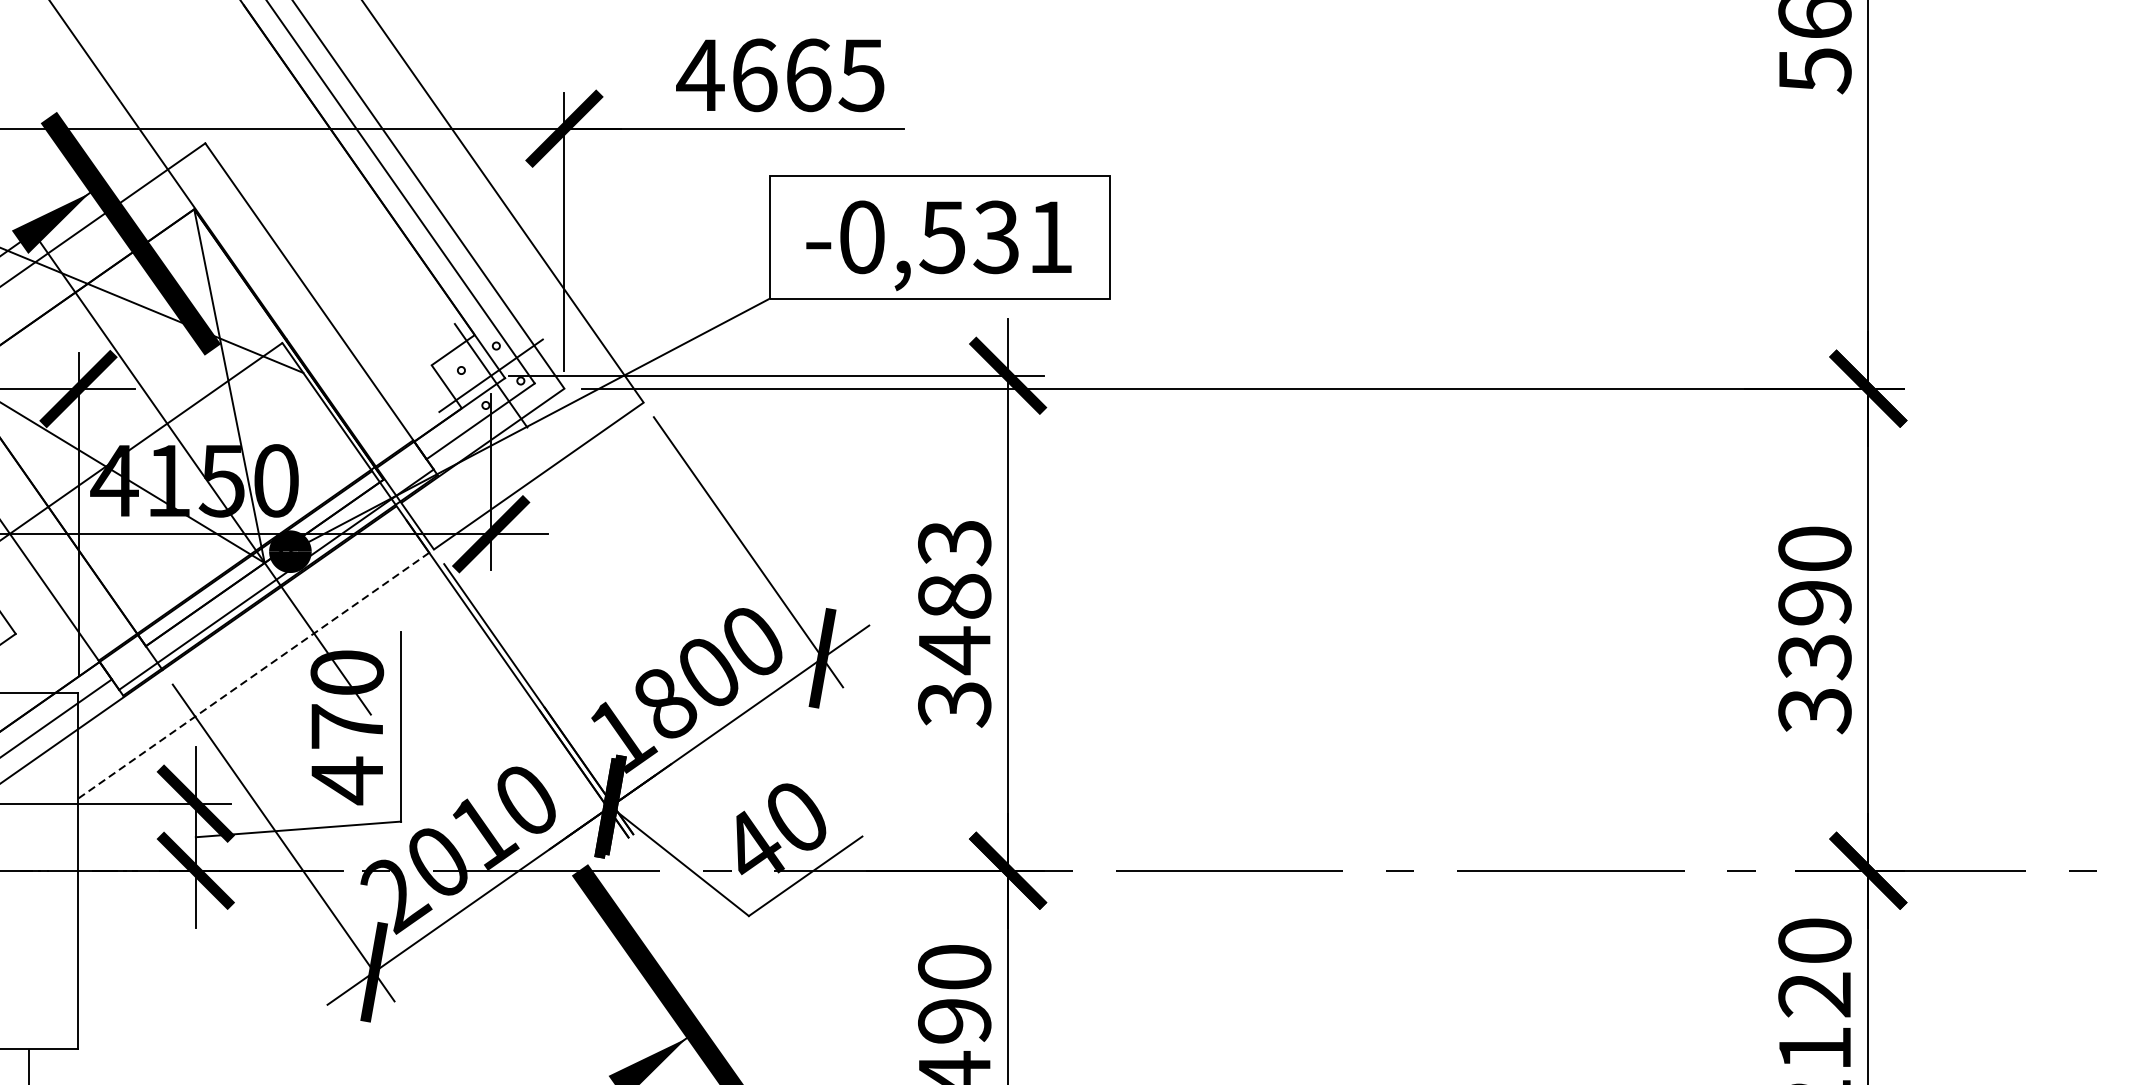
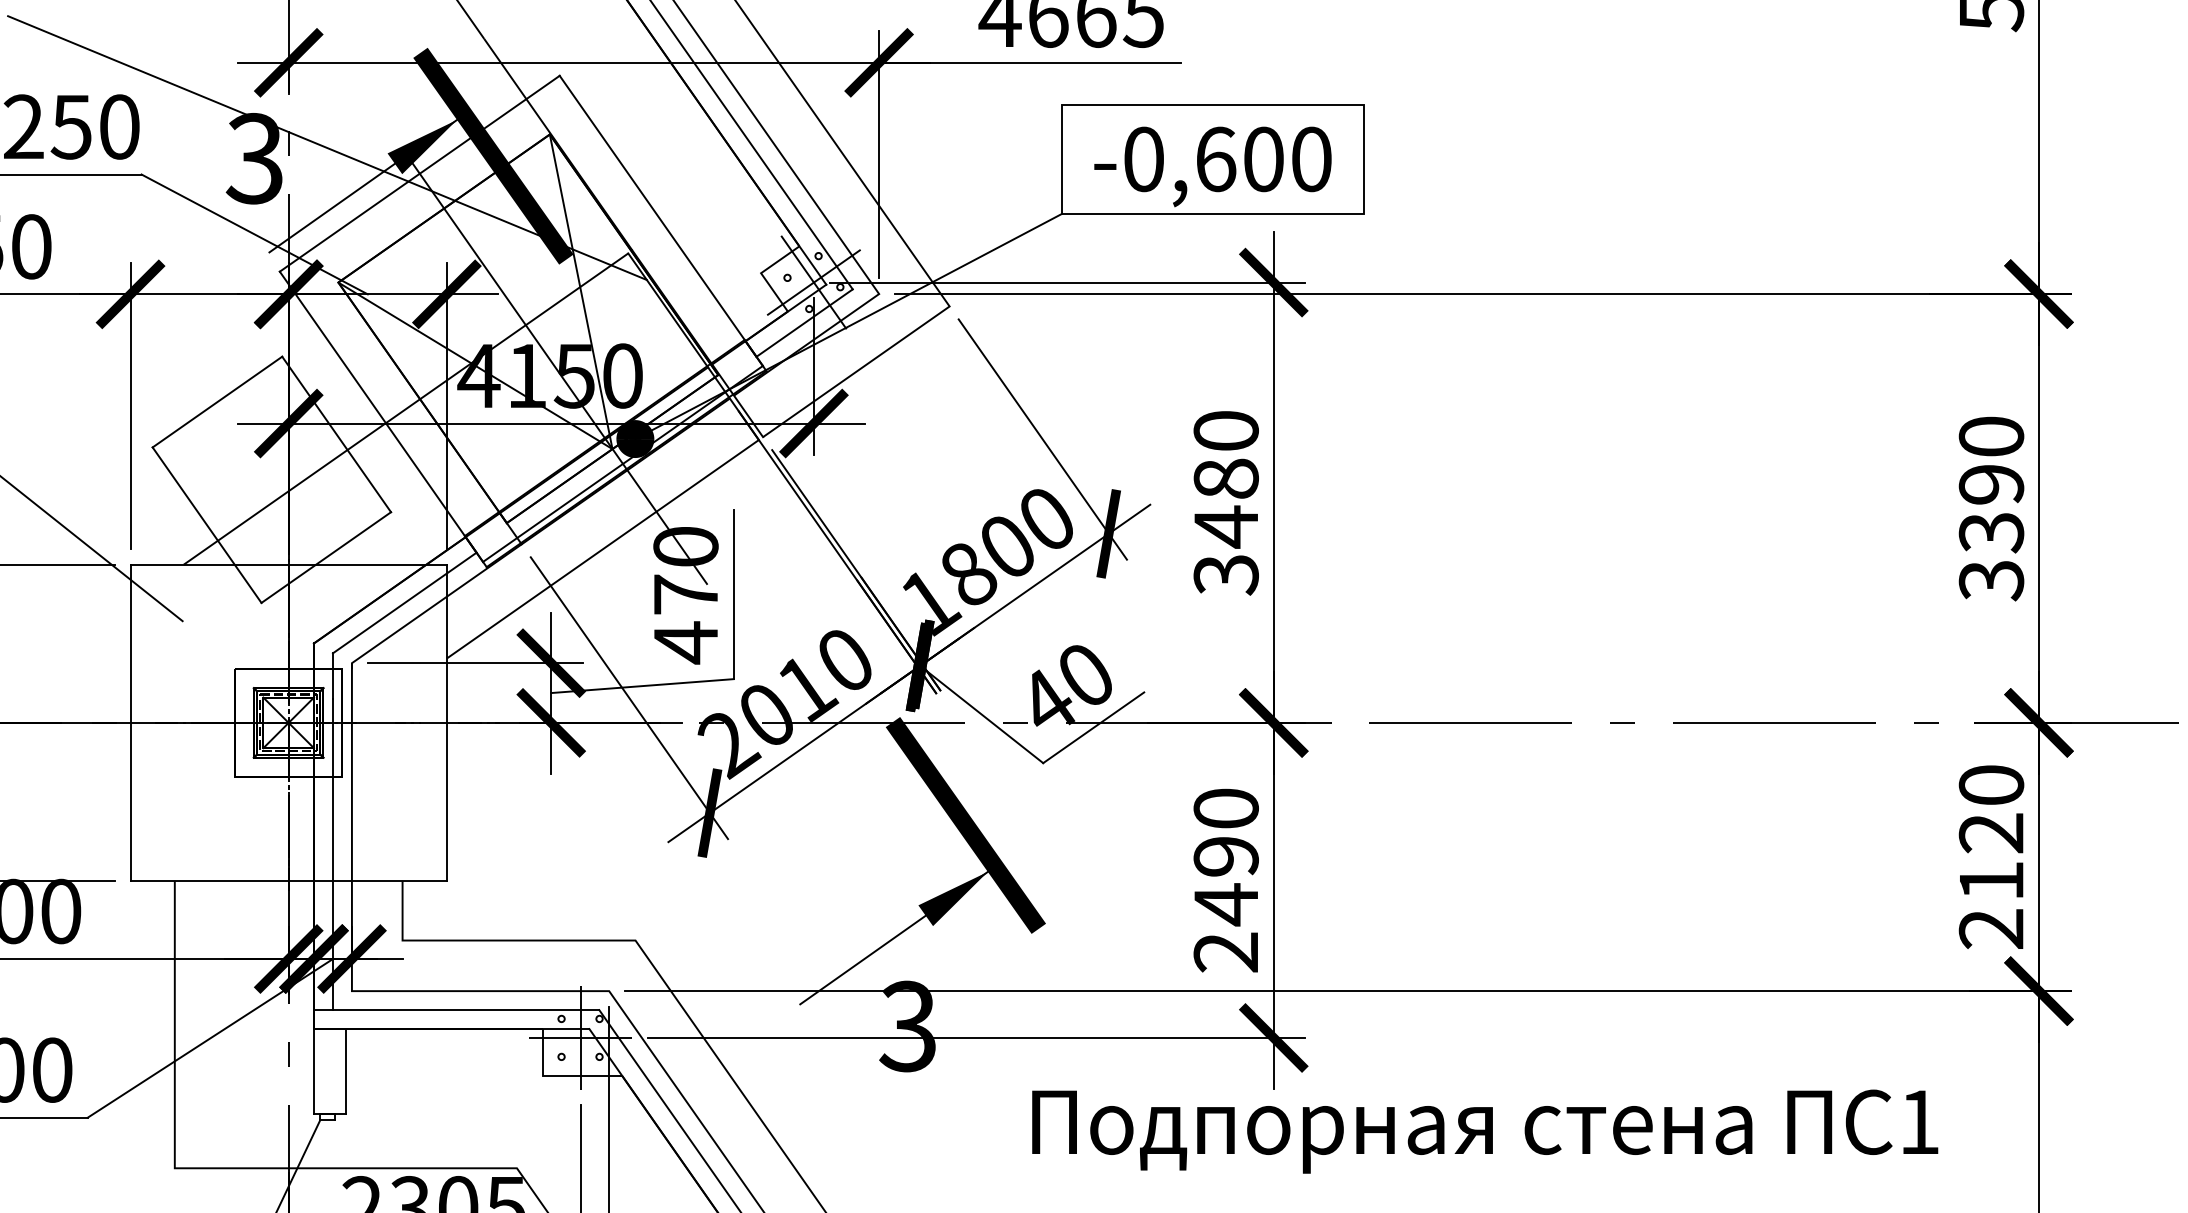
text: (995, 237) -> (1262, 159), -0,531 -> -0,600
text: (953, 543) -> (1225, 431), 3483 -> 3480
line: (254, 674) -> (603, 548), dashed -> solid

